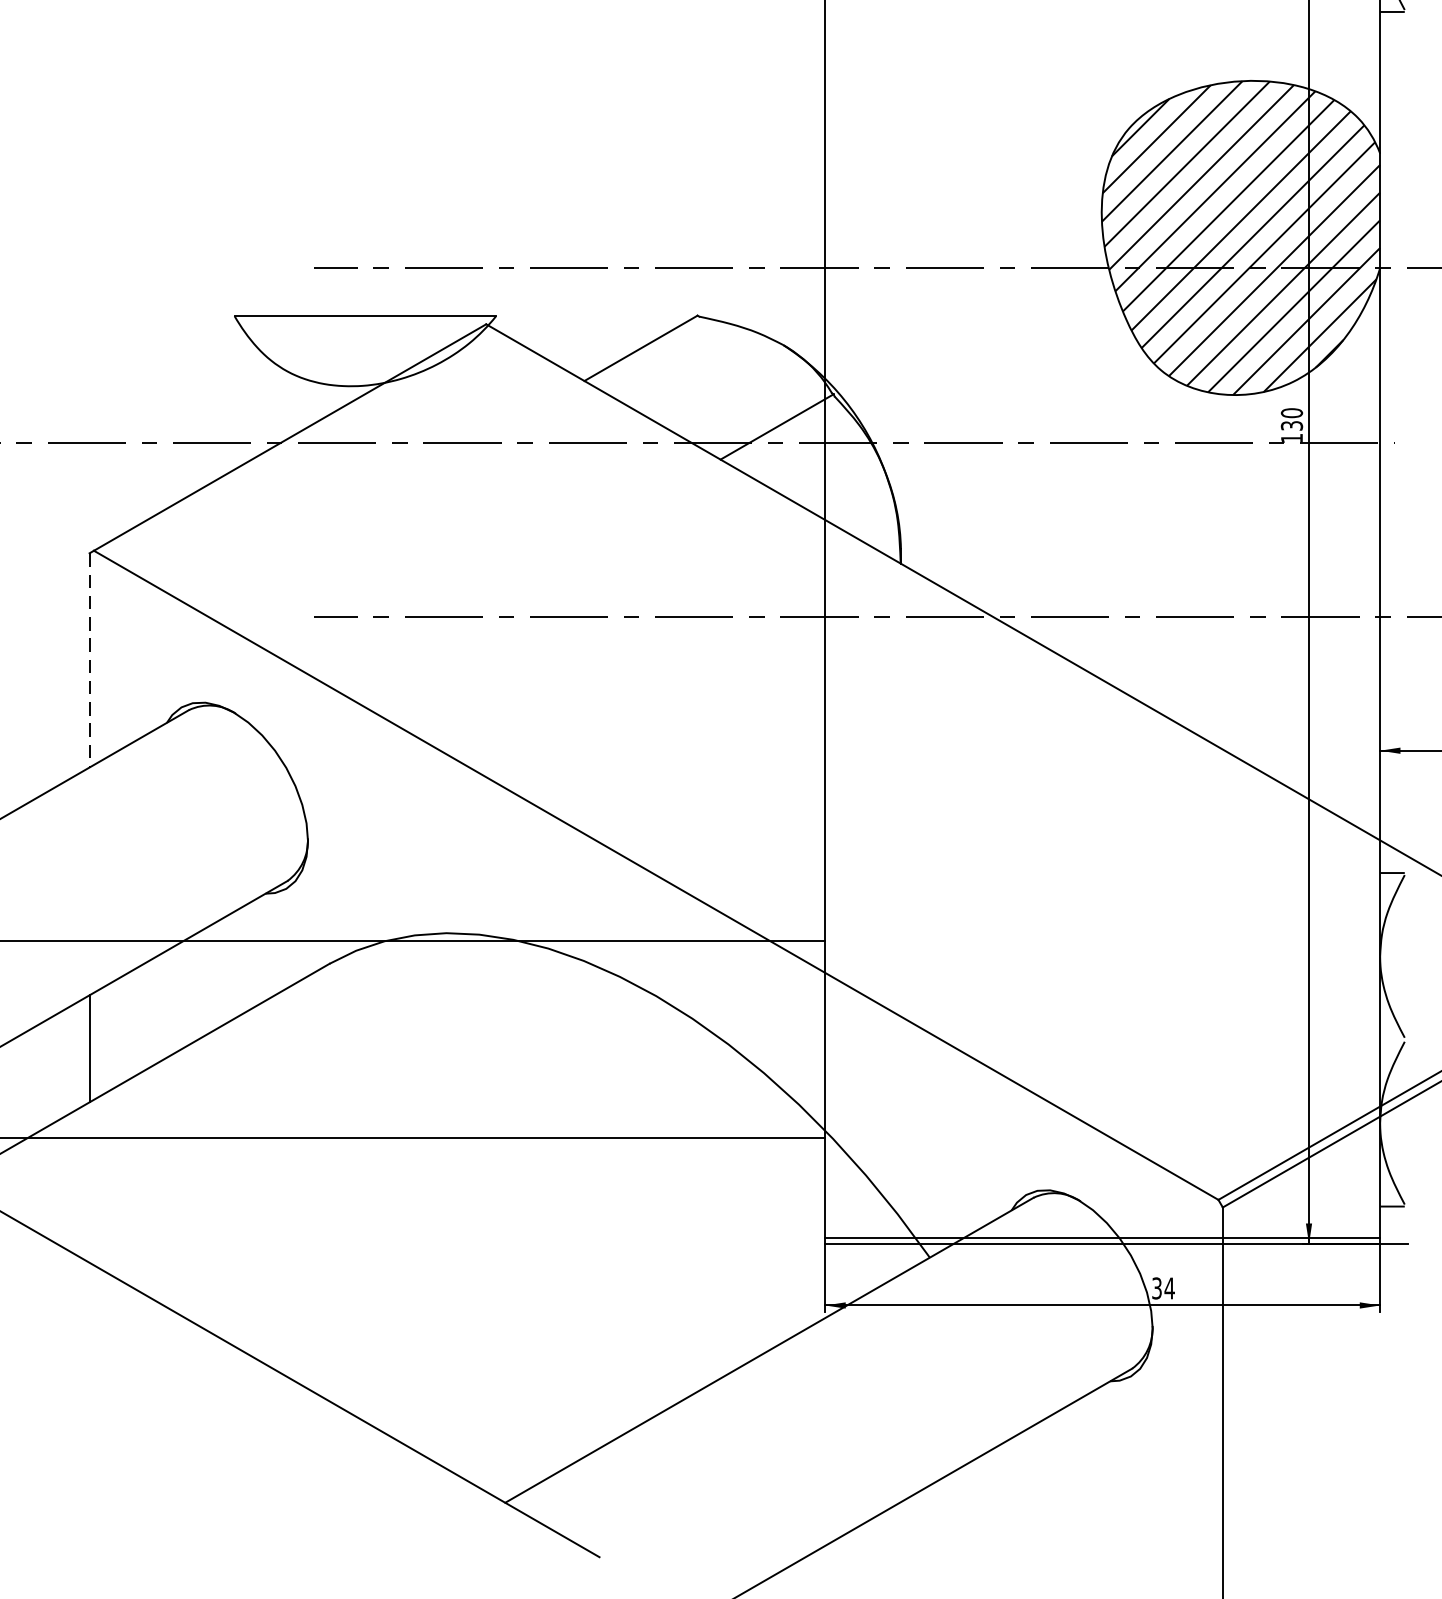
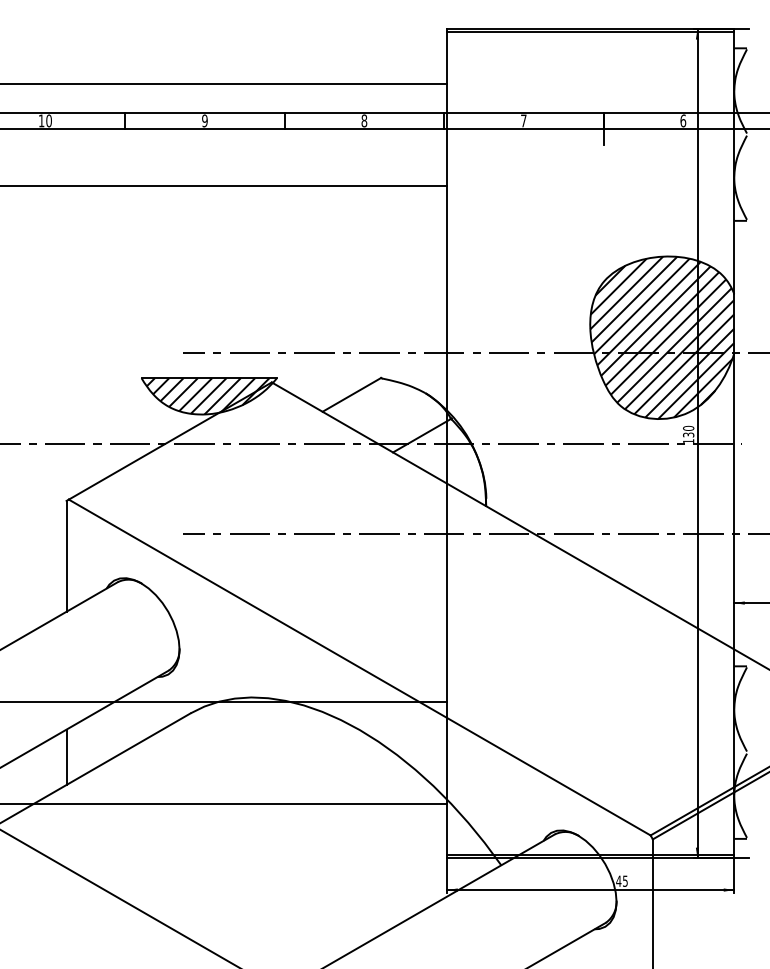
hatch: (361, 351) -> (207, 396), added
line: (89, 660) -> (66, 556), dashed -> solid
text: (1164, 1286) -> (622, 880), 34 -> 45

